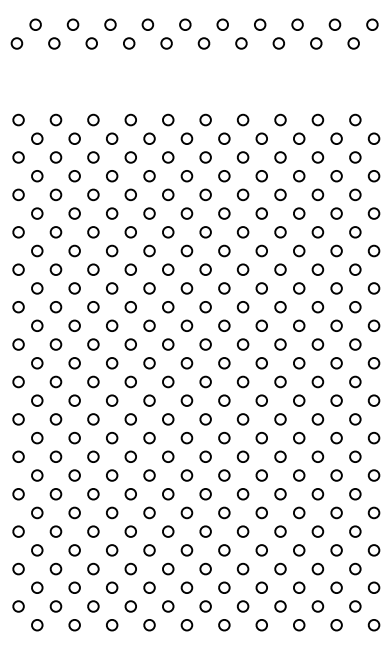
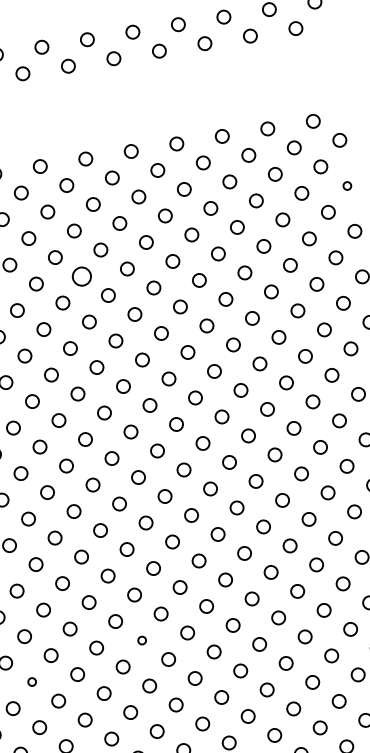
circle: (373, 176) -> (346, 186), size x0.6
circle: (149, 213) -> (81, 276), size x1.4
circle: (149, 512) -> (142, 640), size x0.6
circle: (55, 531) -> (31, 682), size x0.6

